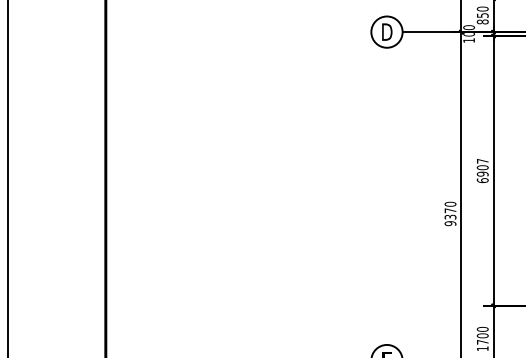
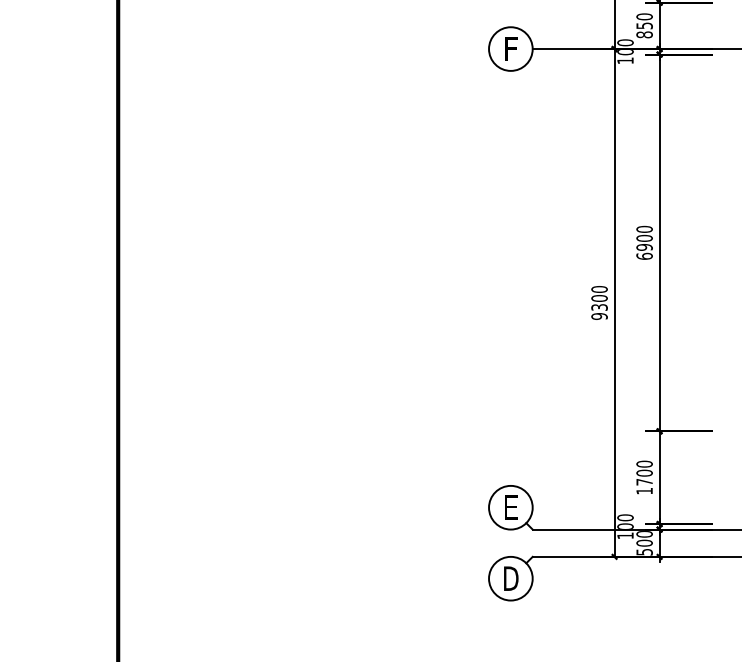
text: (387, 31) -> (511, 48), D -> F
text: (482, 160) -> (644, 228), 6907 -> 6900
text: (450, 210) -> (599, 298), 9370 -> 9300

